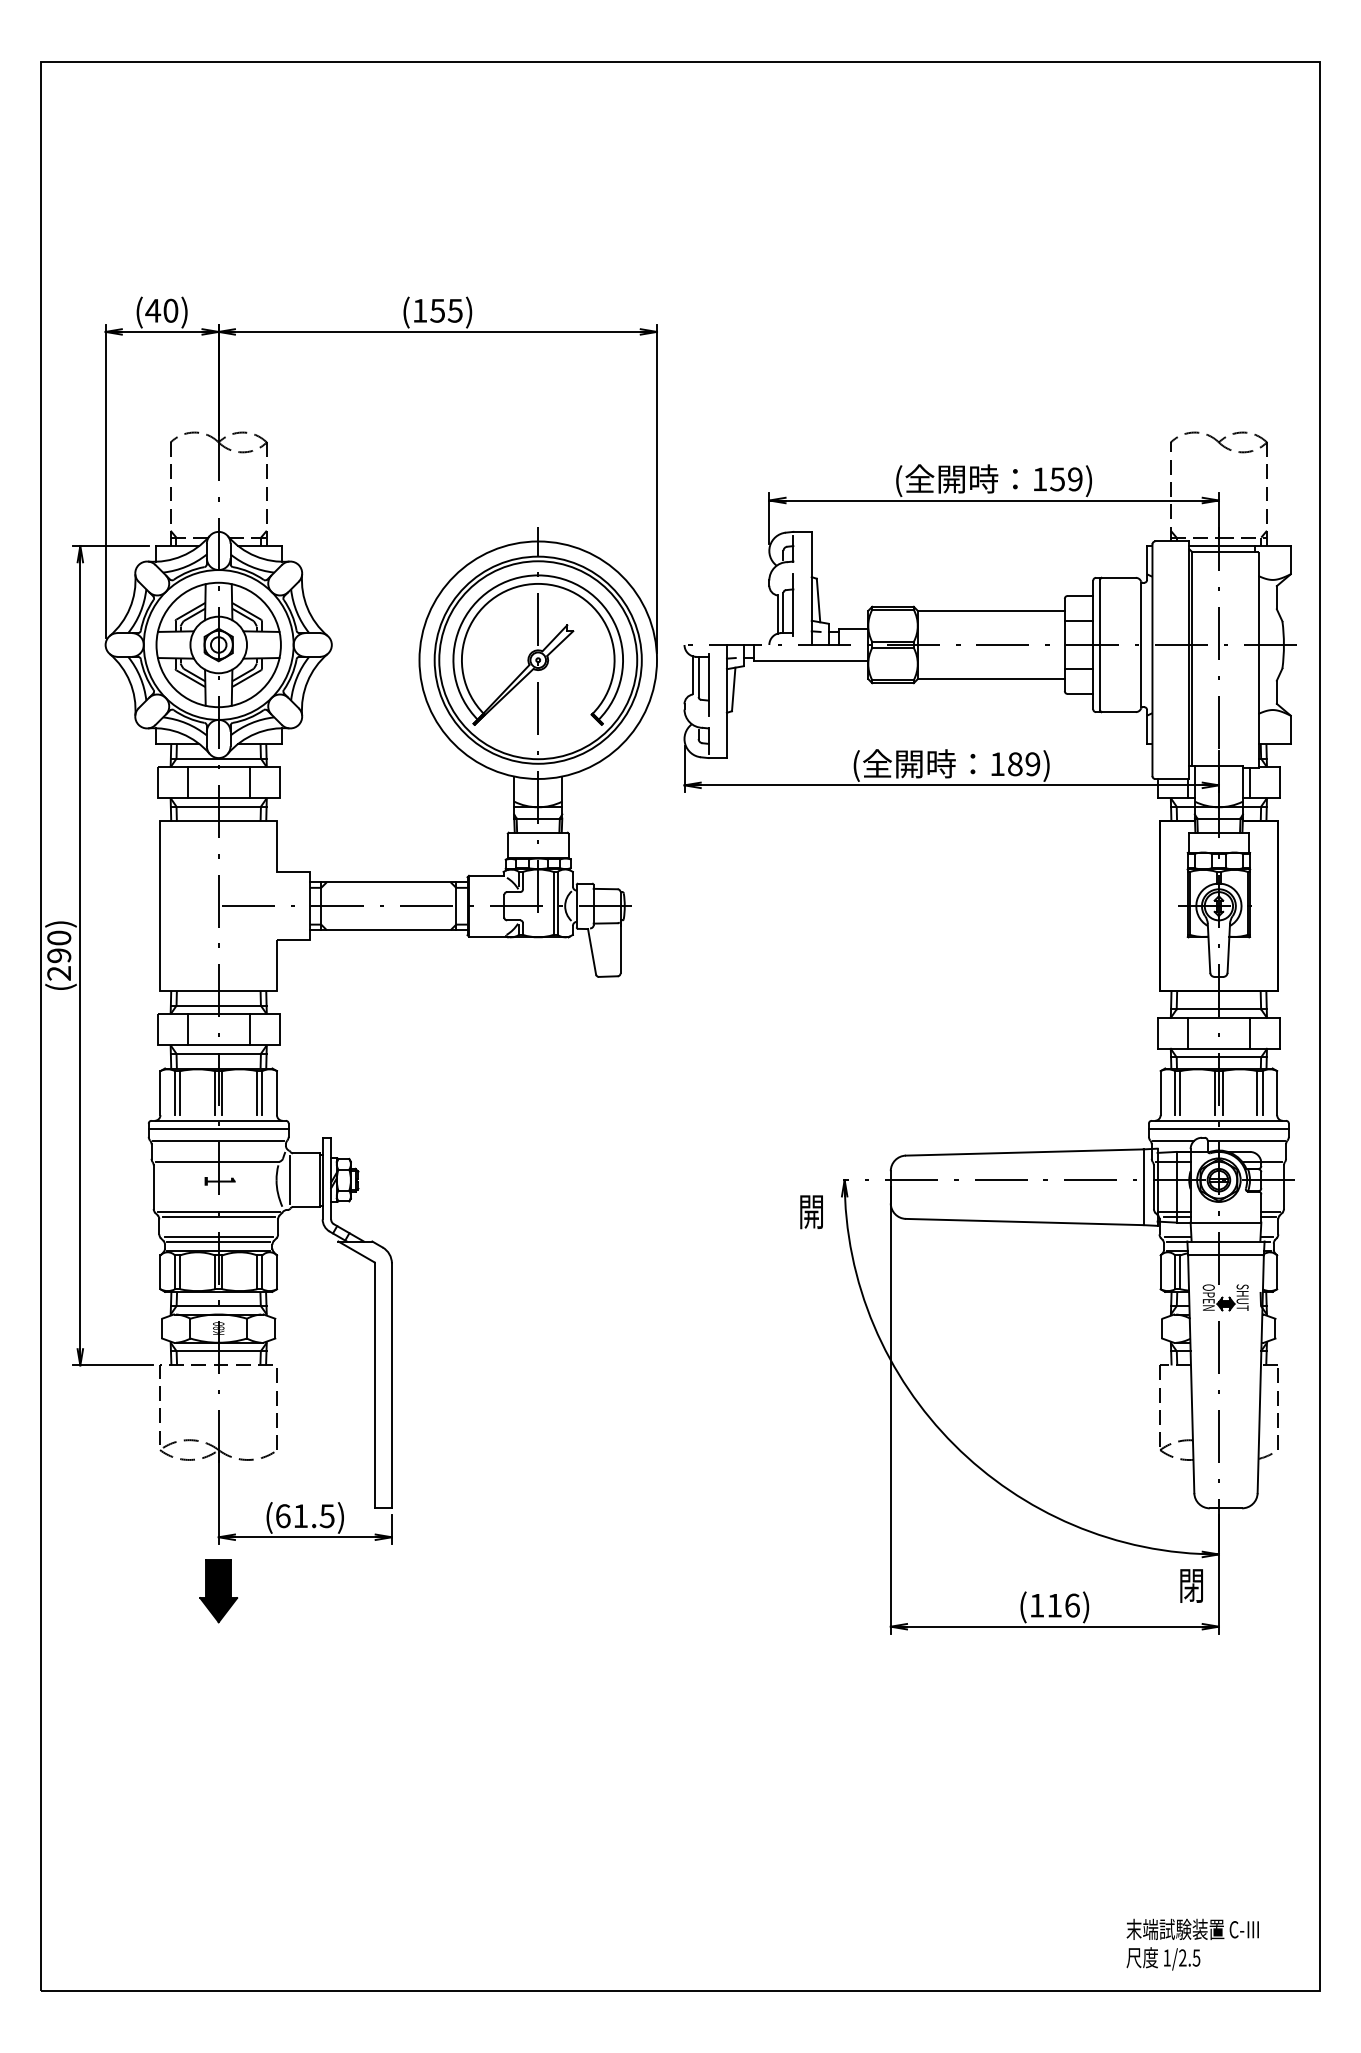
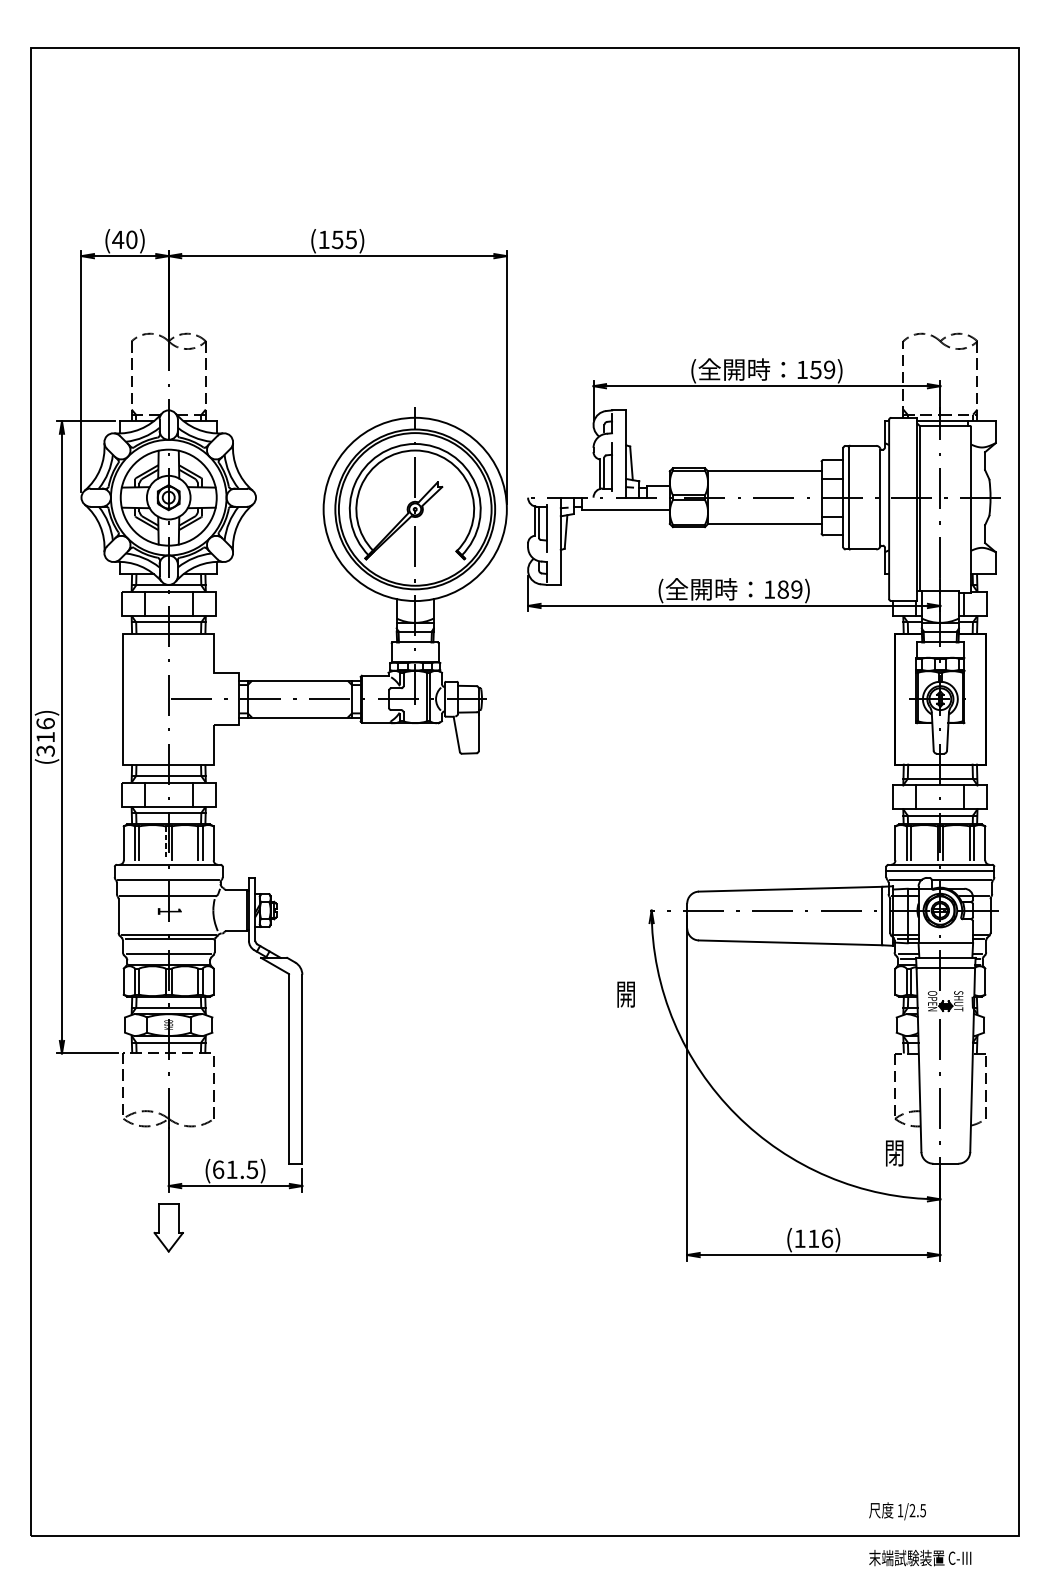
text: (59, 955) -> (45, 737), (290) -> (316)
line: (214, 1093) -> (165, 843), solid -> dashed
line: (218, 1129) -> (168, 871), removed
line: (290, 1180) -> (224, 910), removed
text: (811, 1212) -> (626, 994), moved
line: (218, 1242) -> (168, 958), removed
text: (1191, 1585) -> (894, 1153), moved
fill: (218, 1591) -> (168, 1227), removed
text: (1192, 1928) -> (920, 1557), moved

